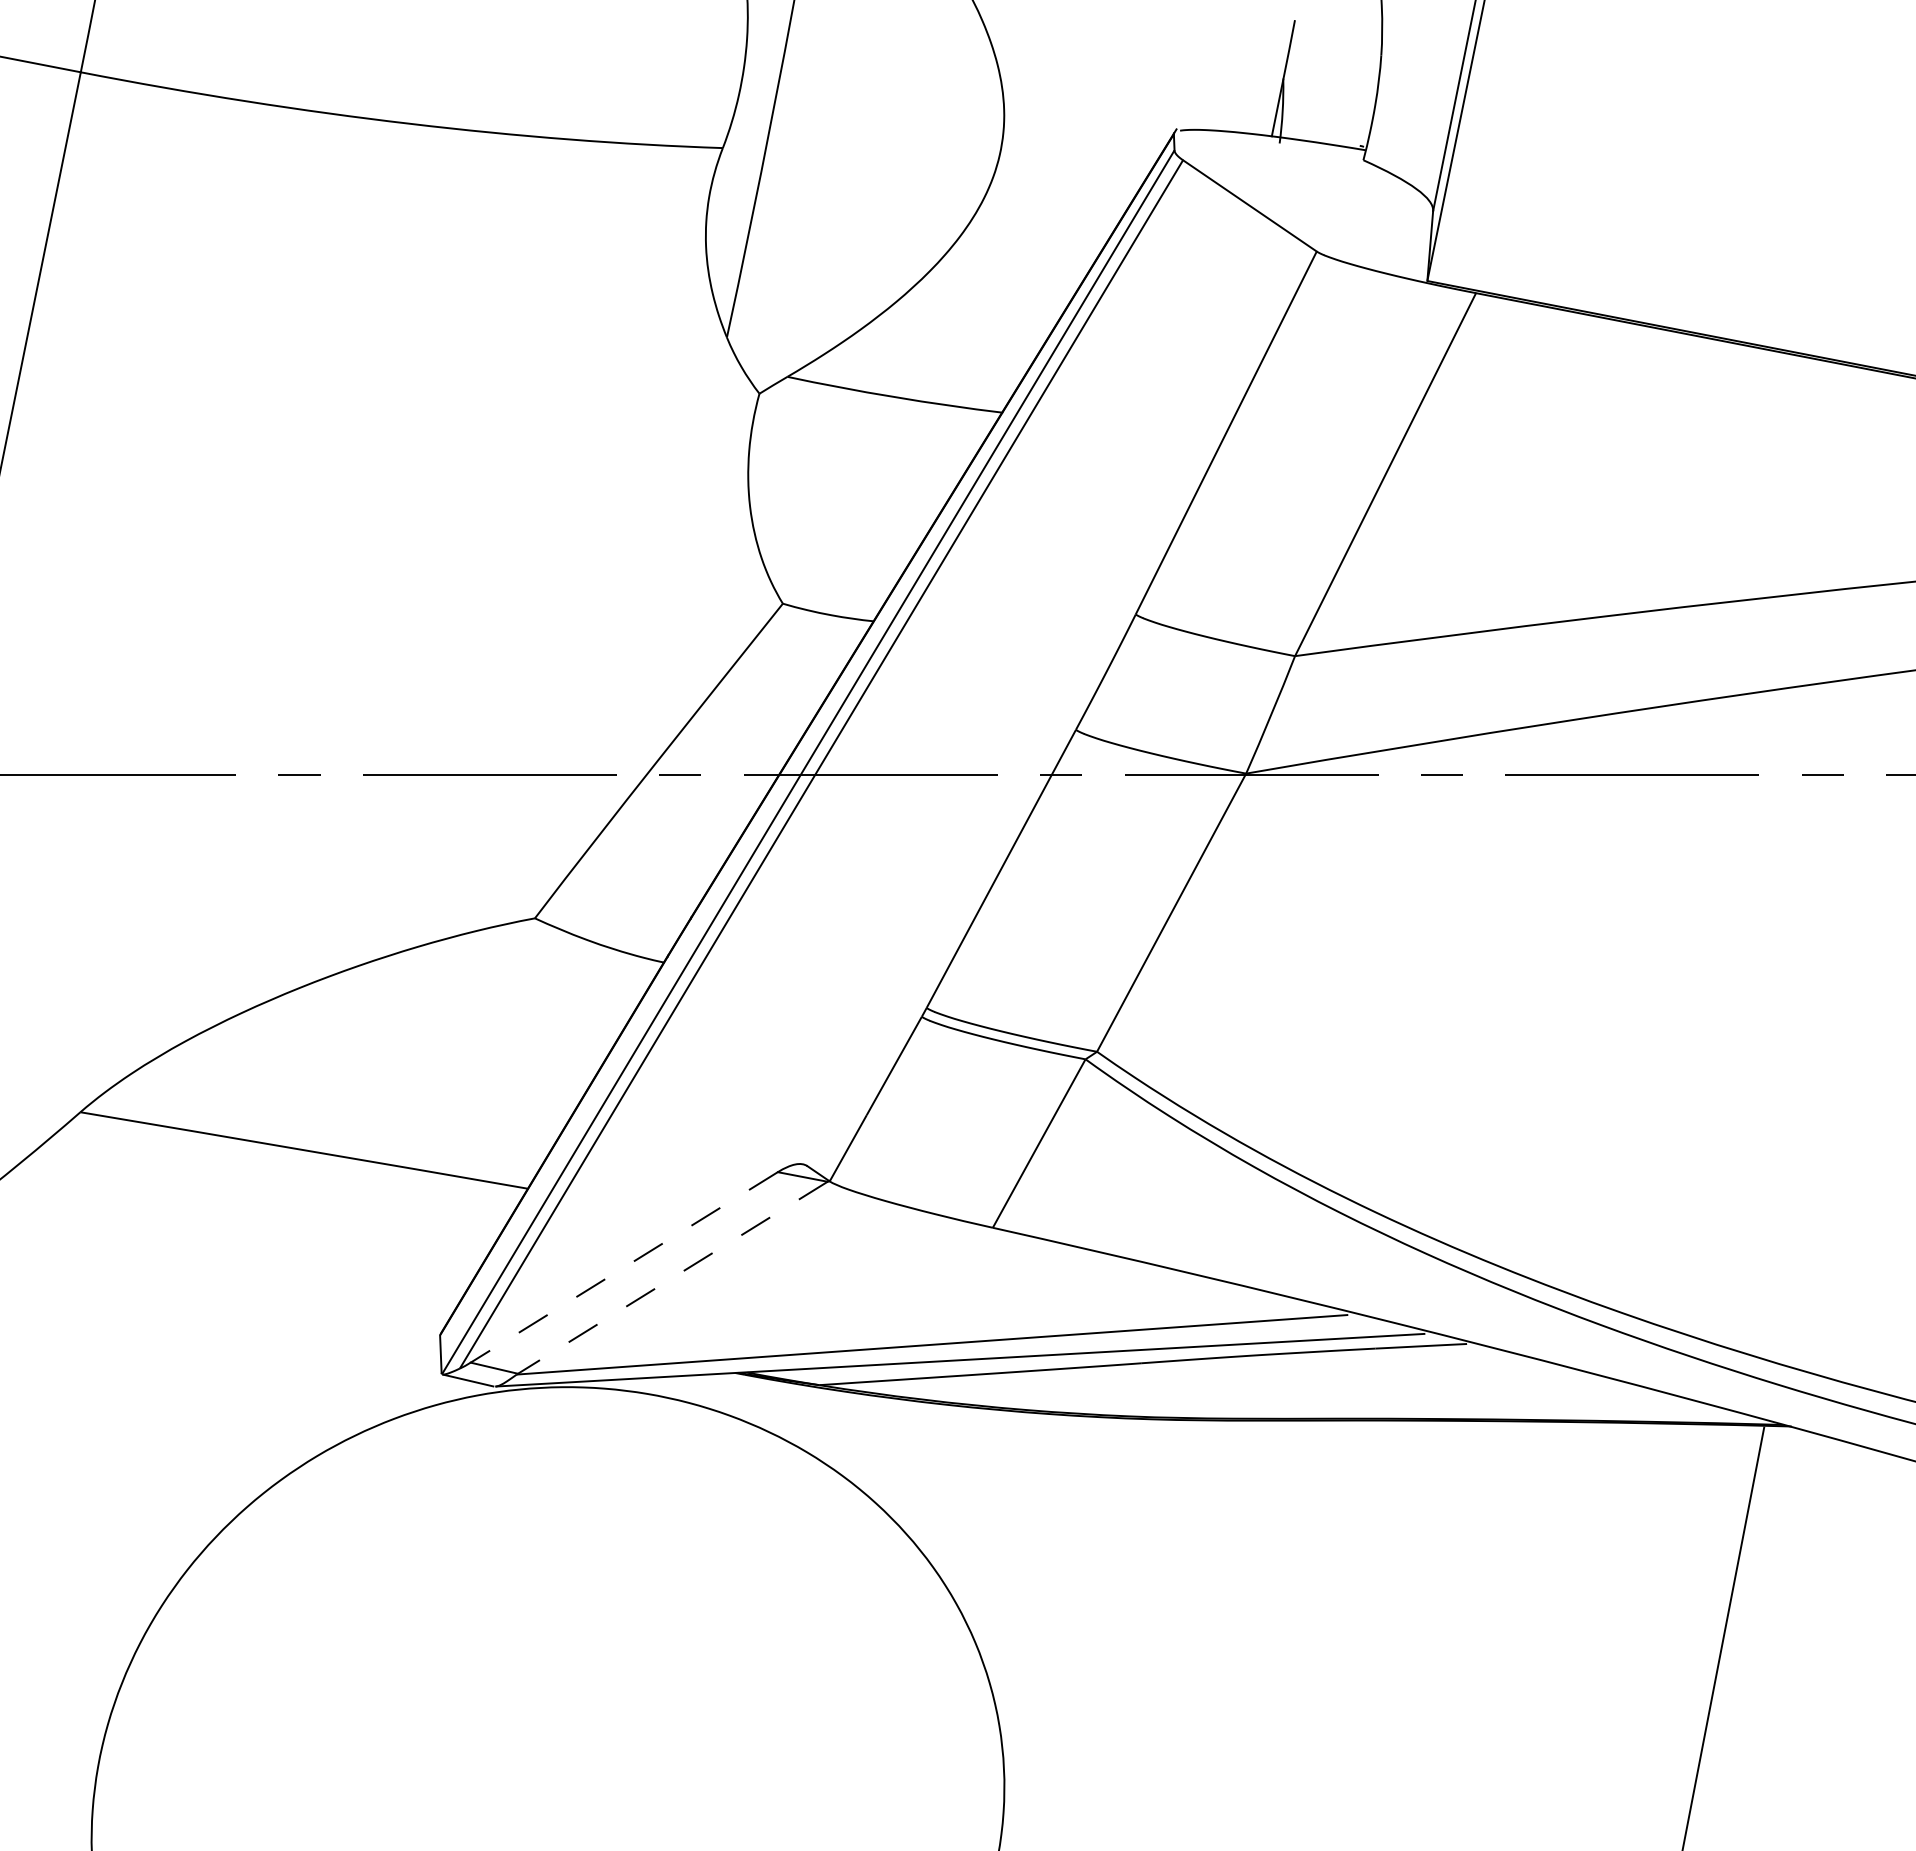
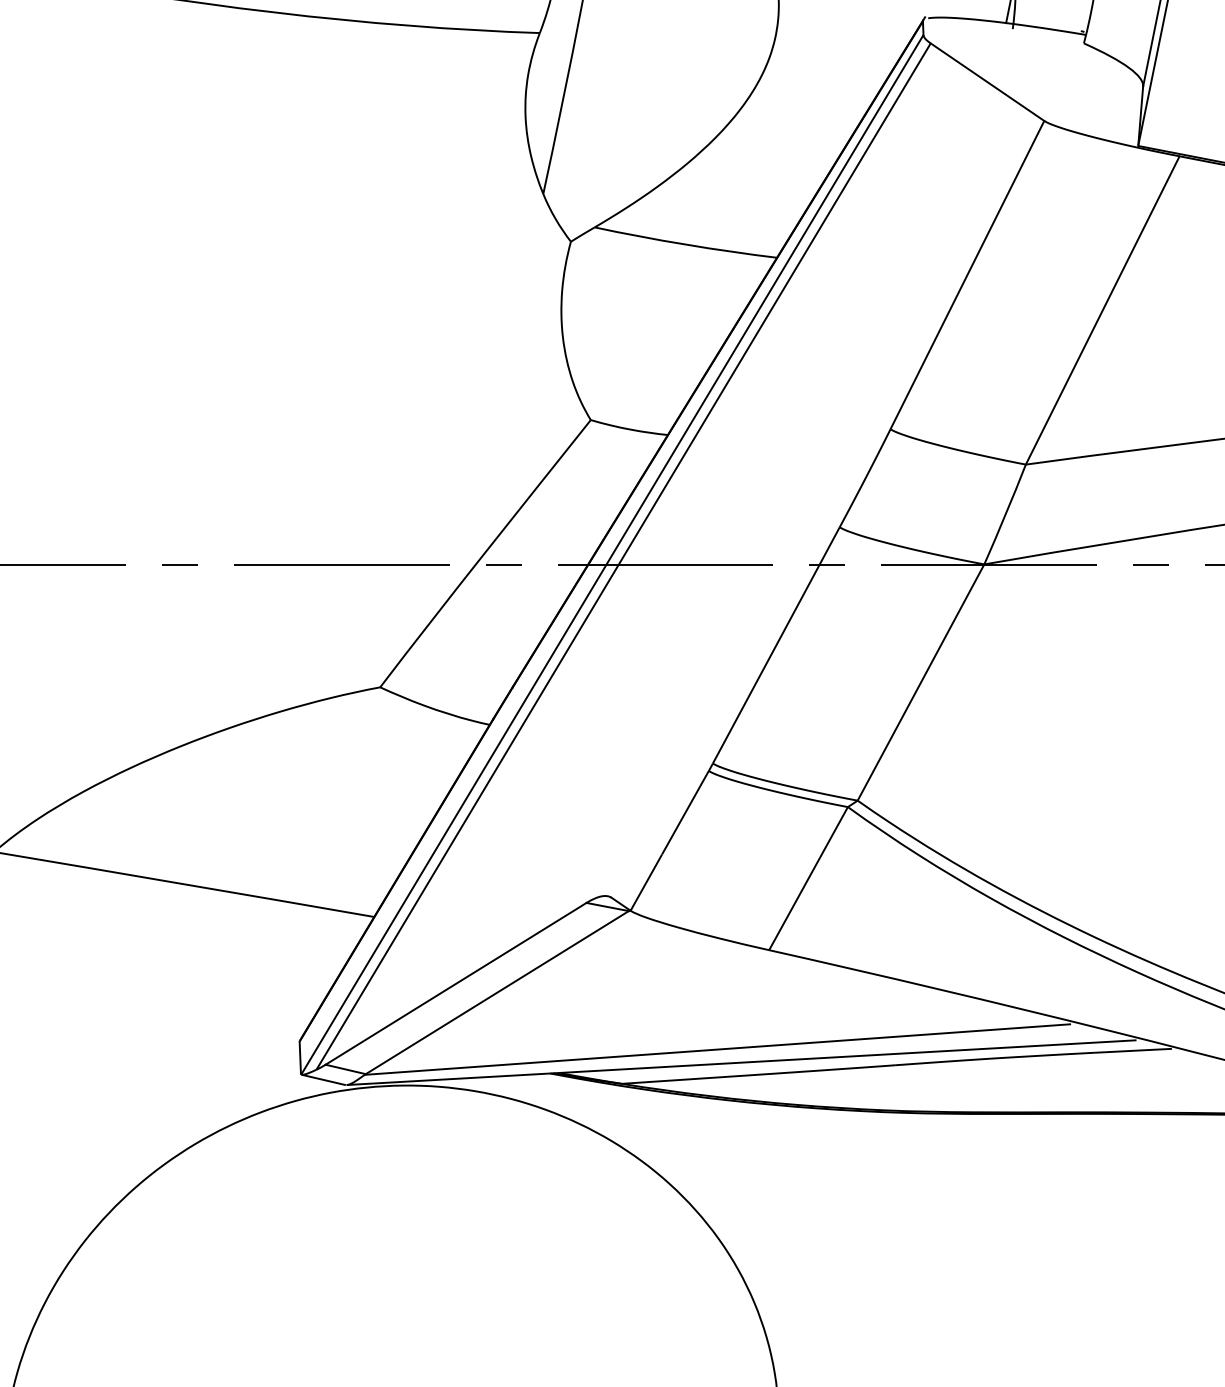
line: (624, 1267) -> (456, 983), dashed -> solid
line: (672, 1278) -> (497, 993), dashed -> solid

